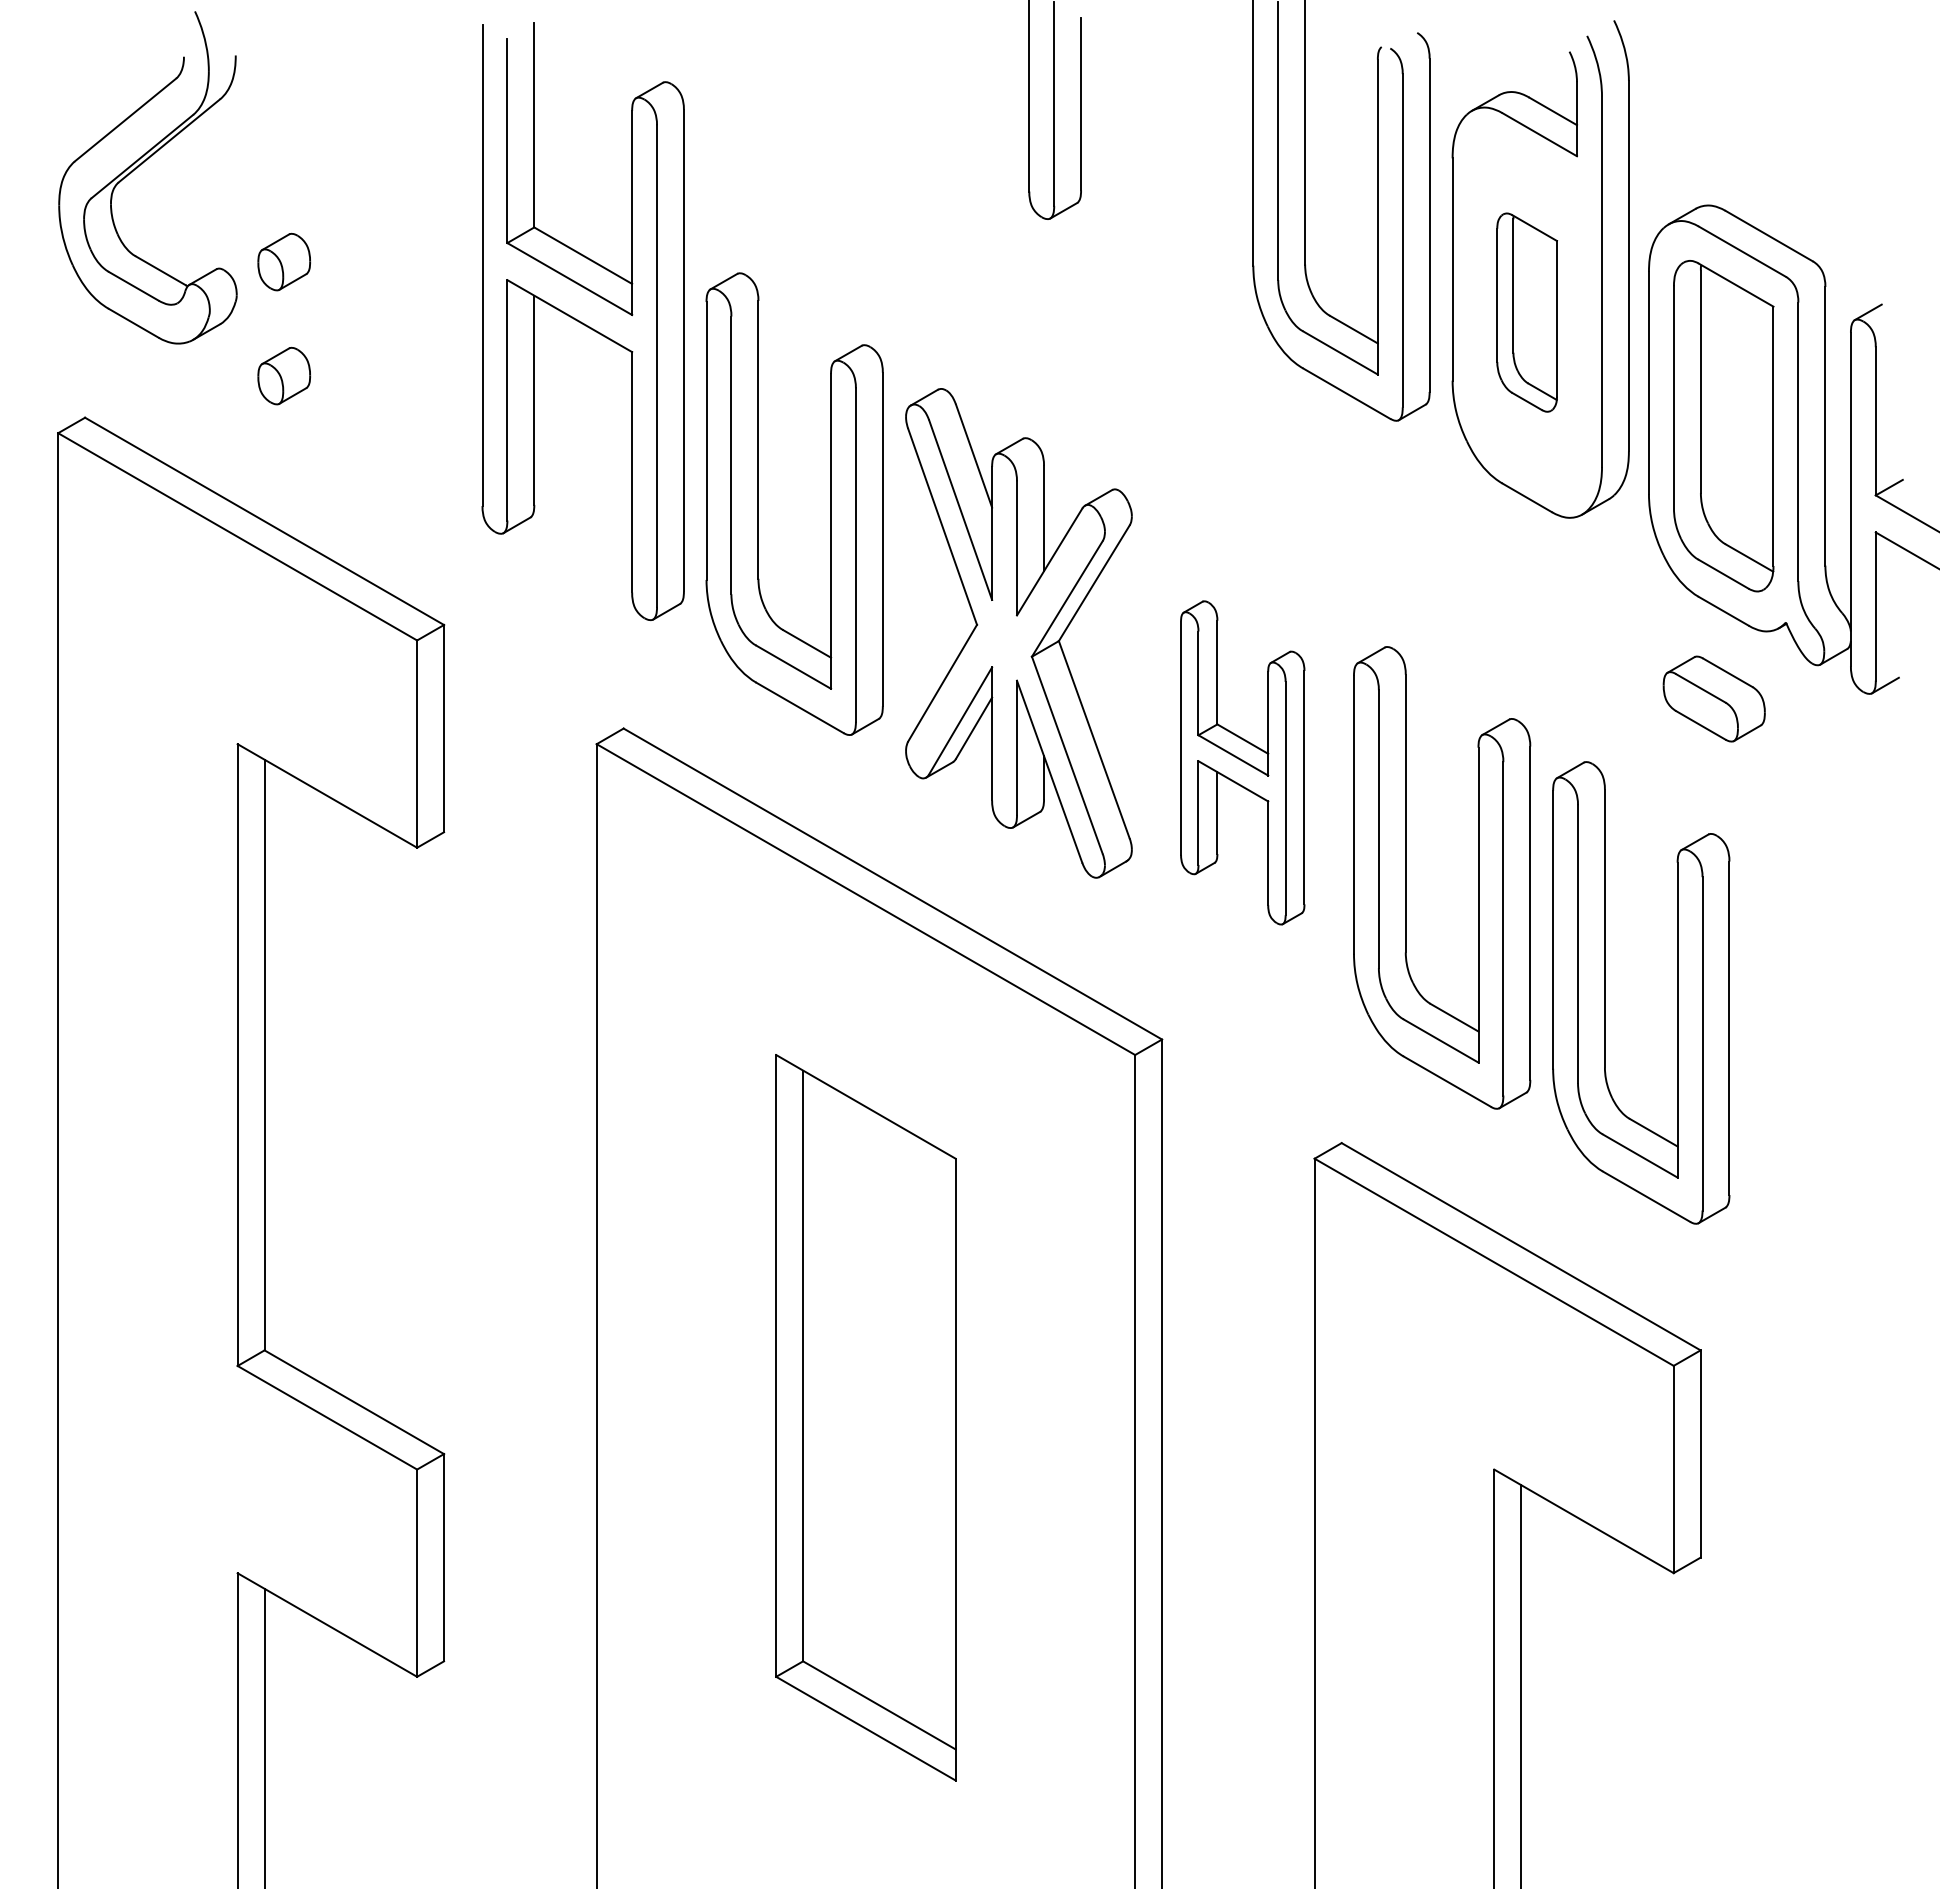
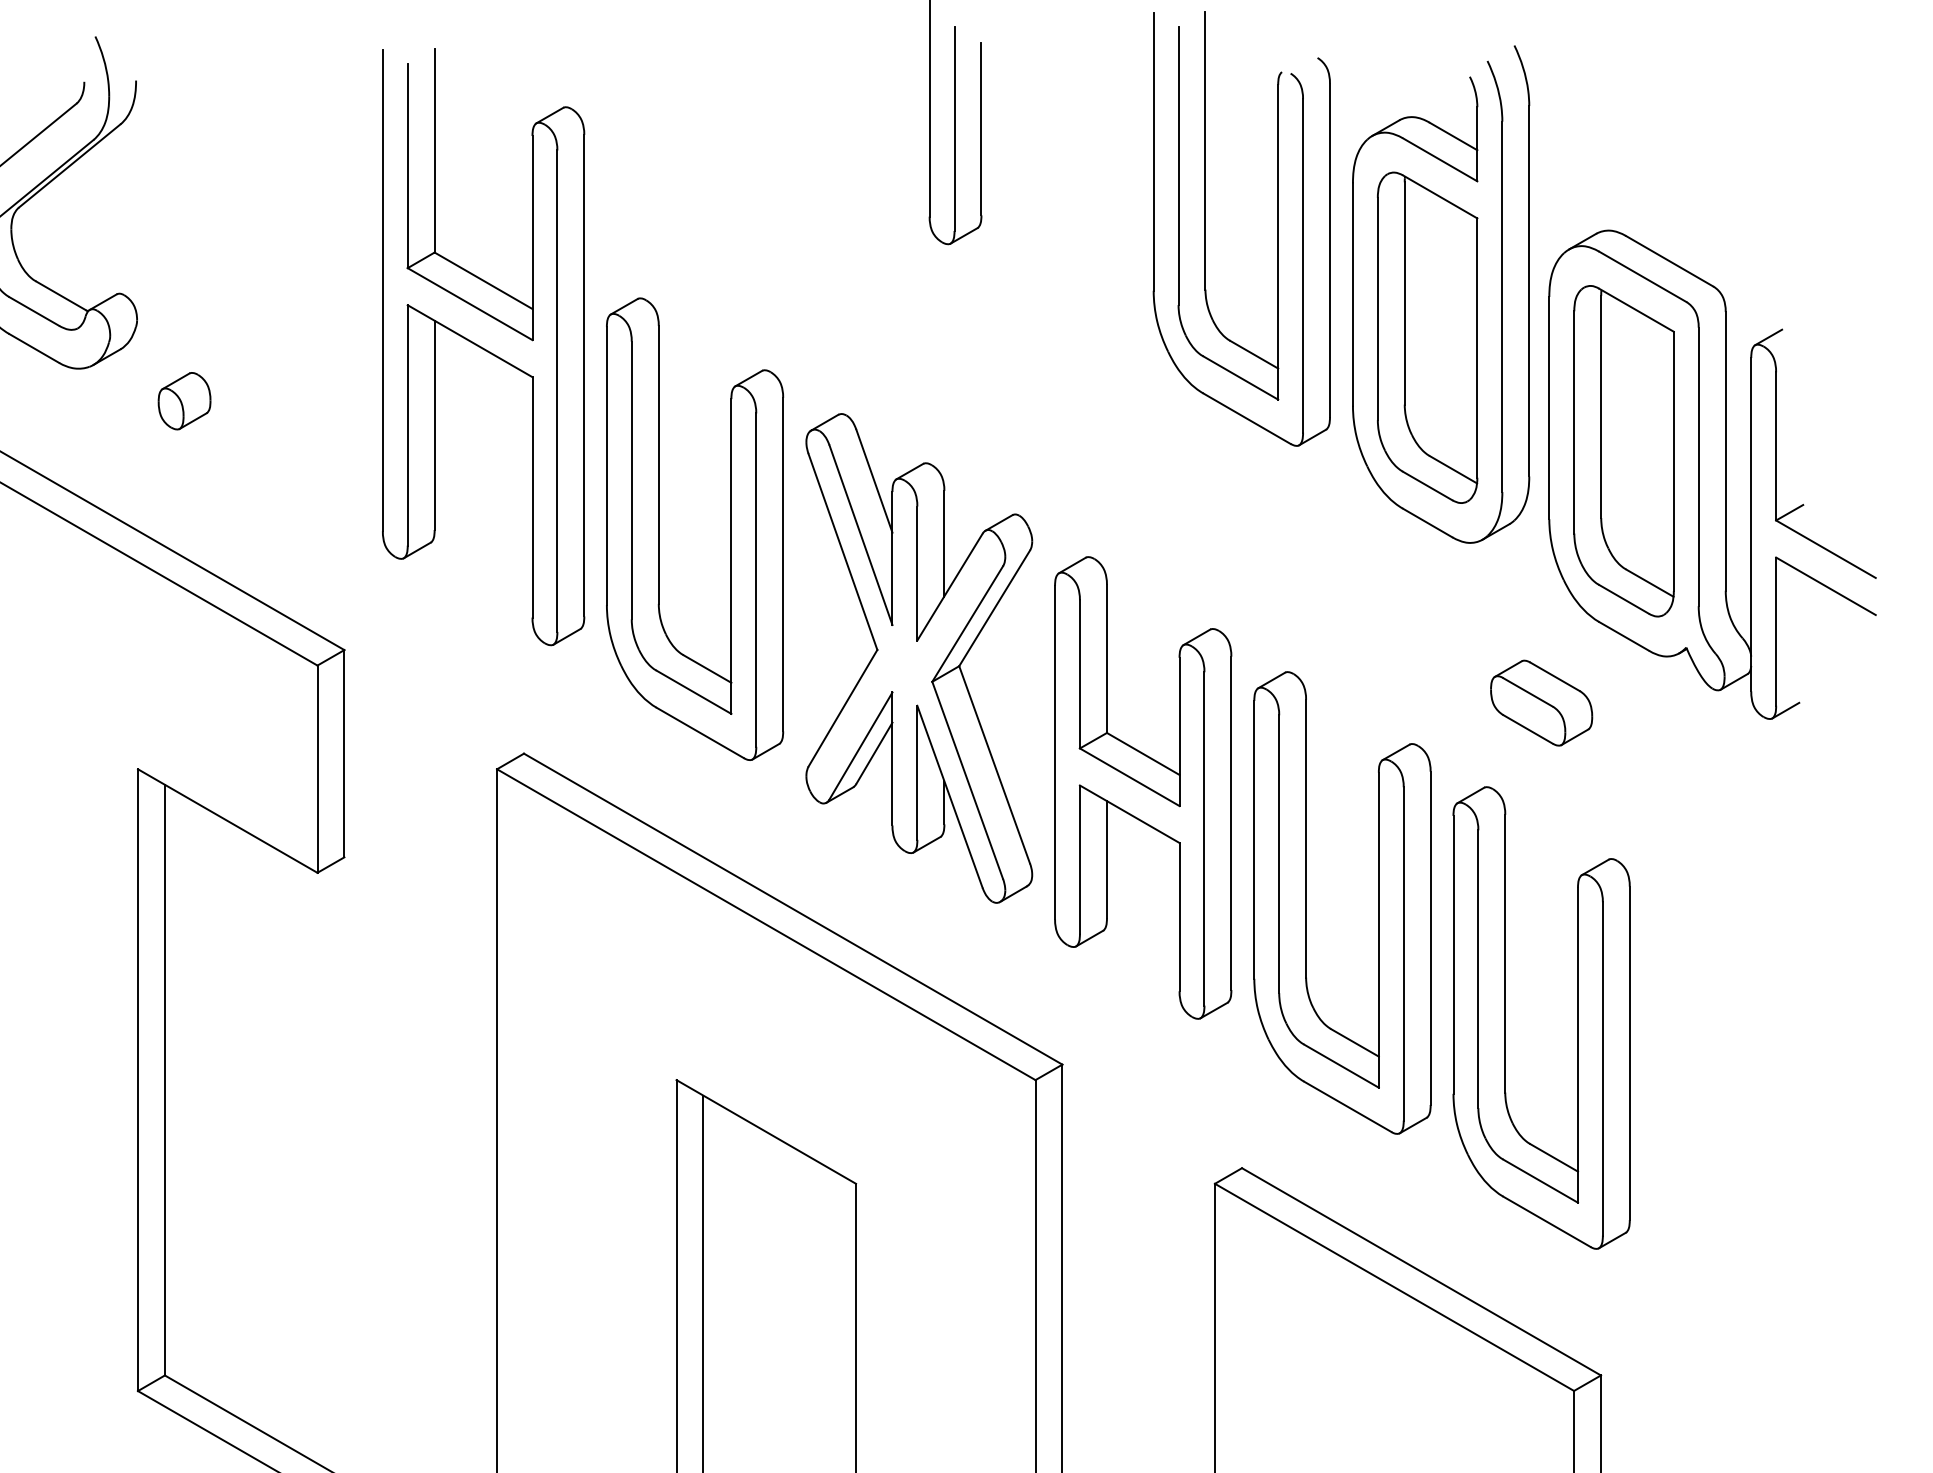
part: (283, 261) -> (183, 286), removed
part: (1526, 312) -> (1426, 337), size x1.67
part: (1713, 698) -> (1540, 702), moved
part: (1242, 762) -> (1142, 787), size x1.43

